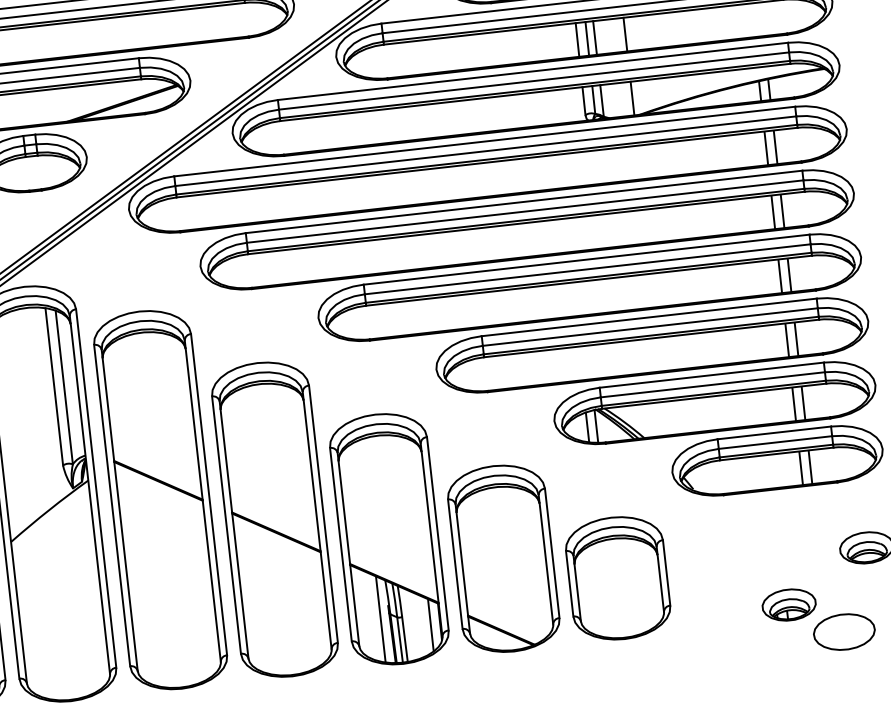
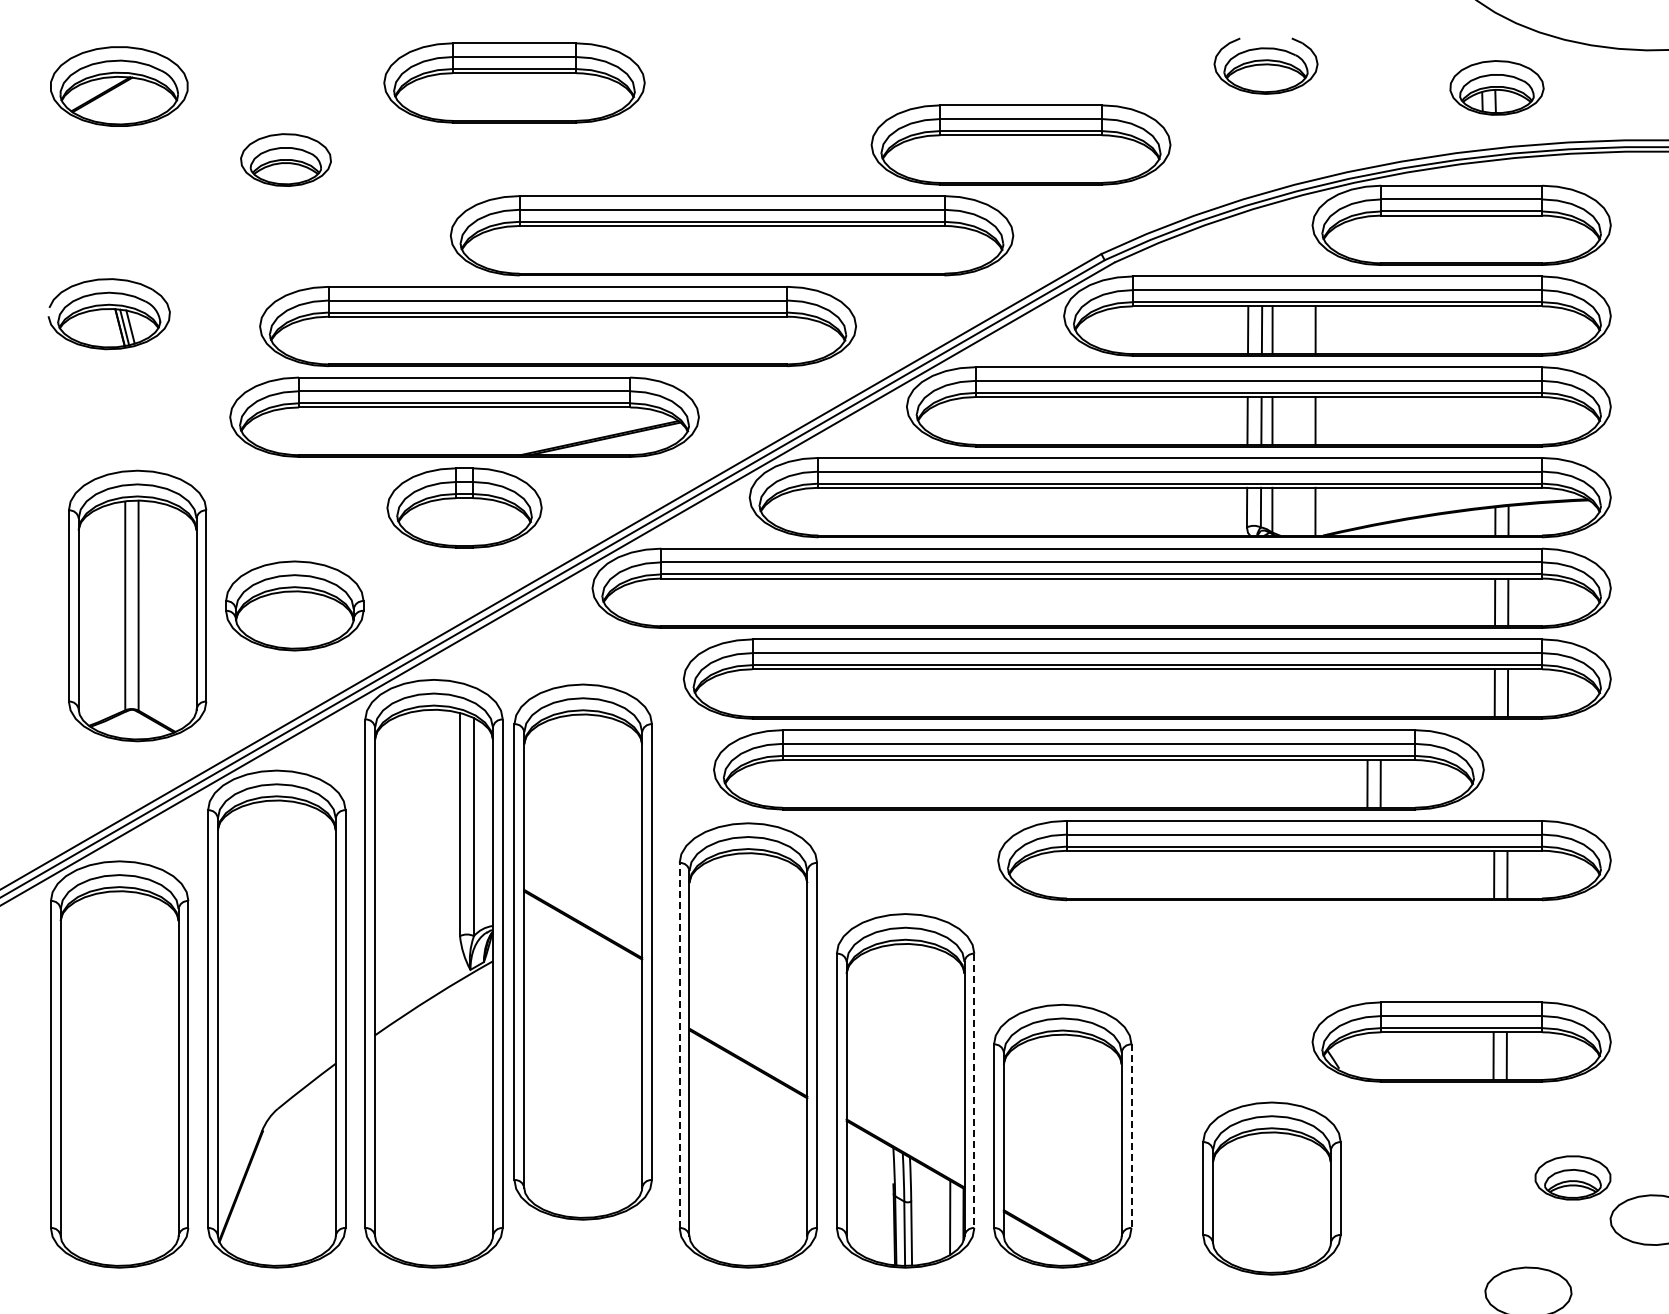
part: (589, 287) -> (1098, 769), moved
part: (714, 402) -> (1382, 950), removed
part: (160, 499) -> (582, 951), moved
line: (226, 525) -> (679, 1045), solid -> dashed
line: (438, 534) -> (974, 1091), solid -> dashed
line: (552, 553) -> (1131, 1136), solid -> dashed
part: (617, 578) -> (1271, 1188), moved
part: (789, 604) -> (1455, 1245), removed
line: (380, 619) -> (880, 1201), removed

